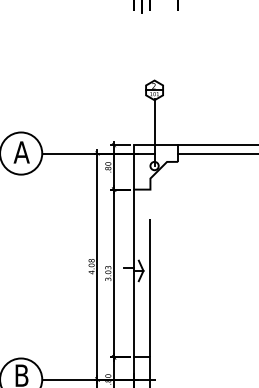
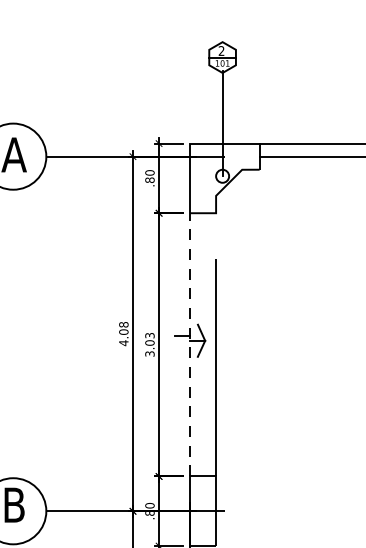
line: (133, 273) -> (189, 344), solid -> dashed

